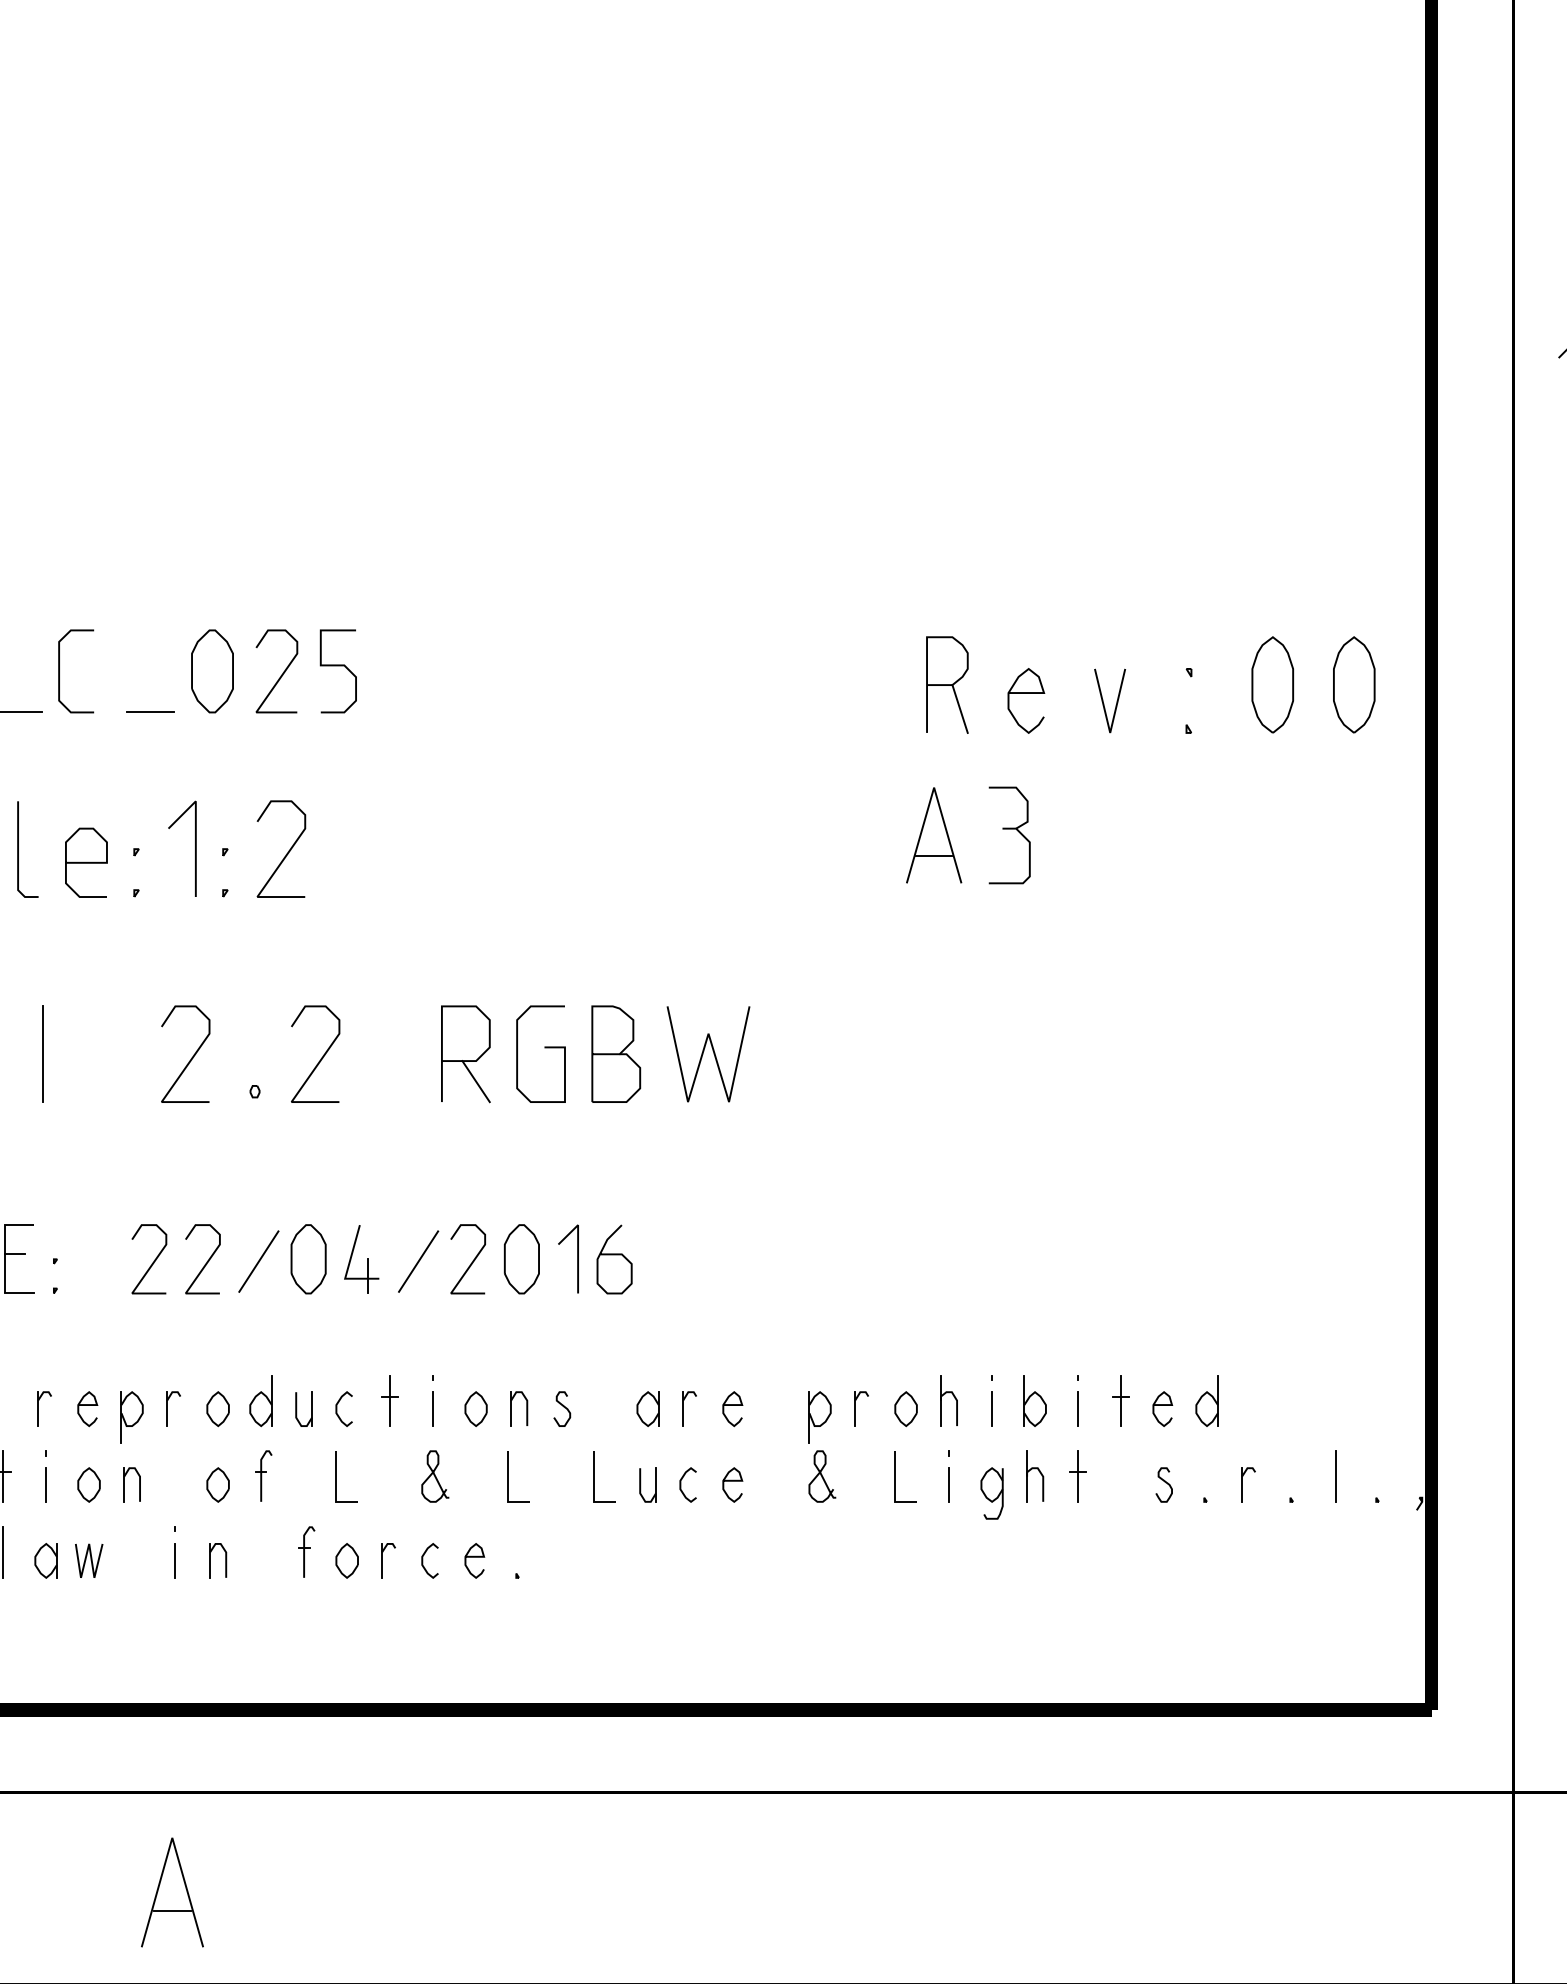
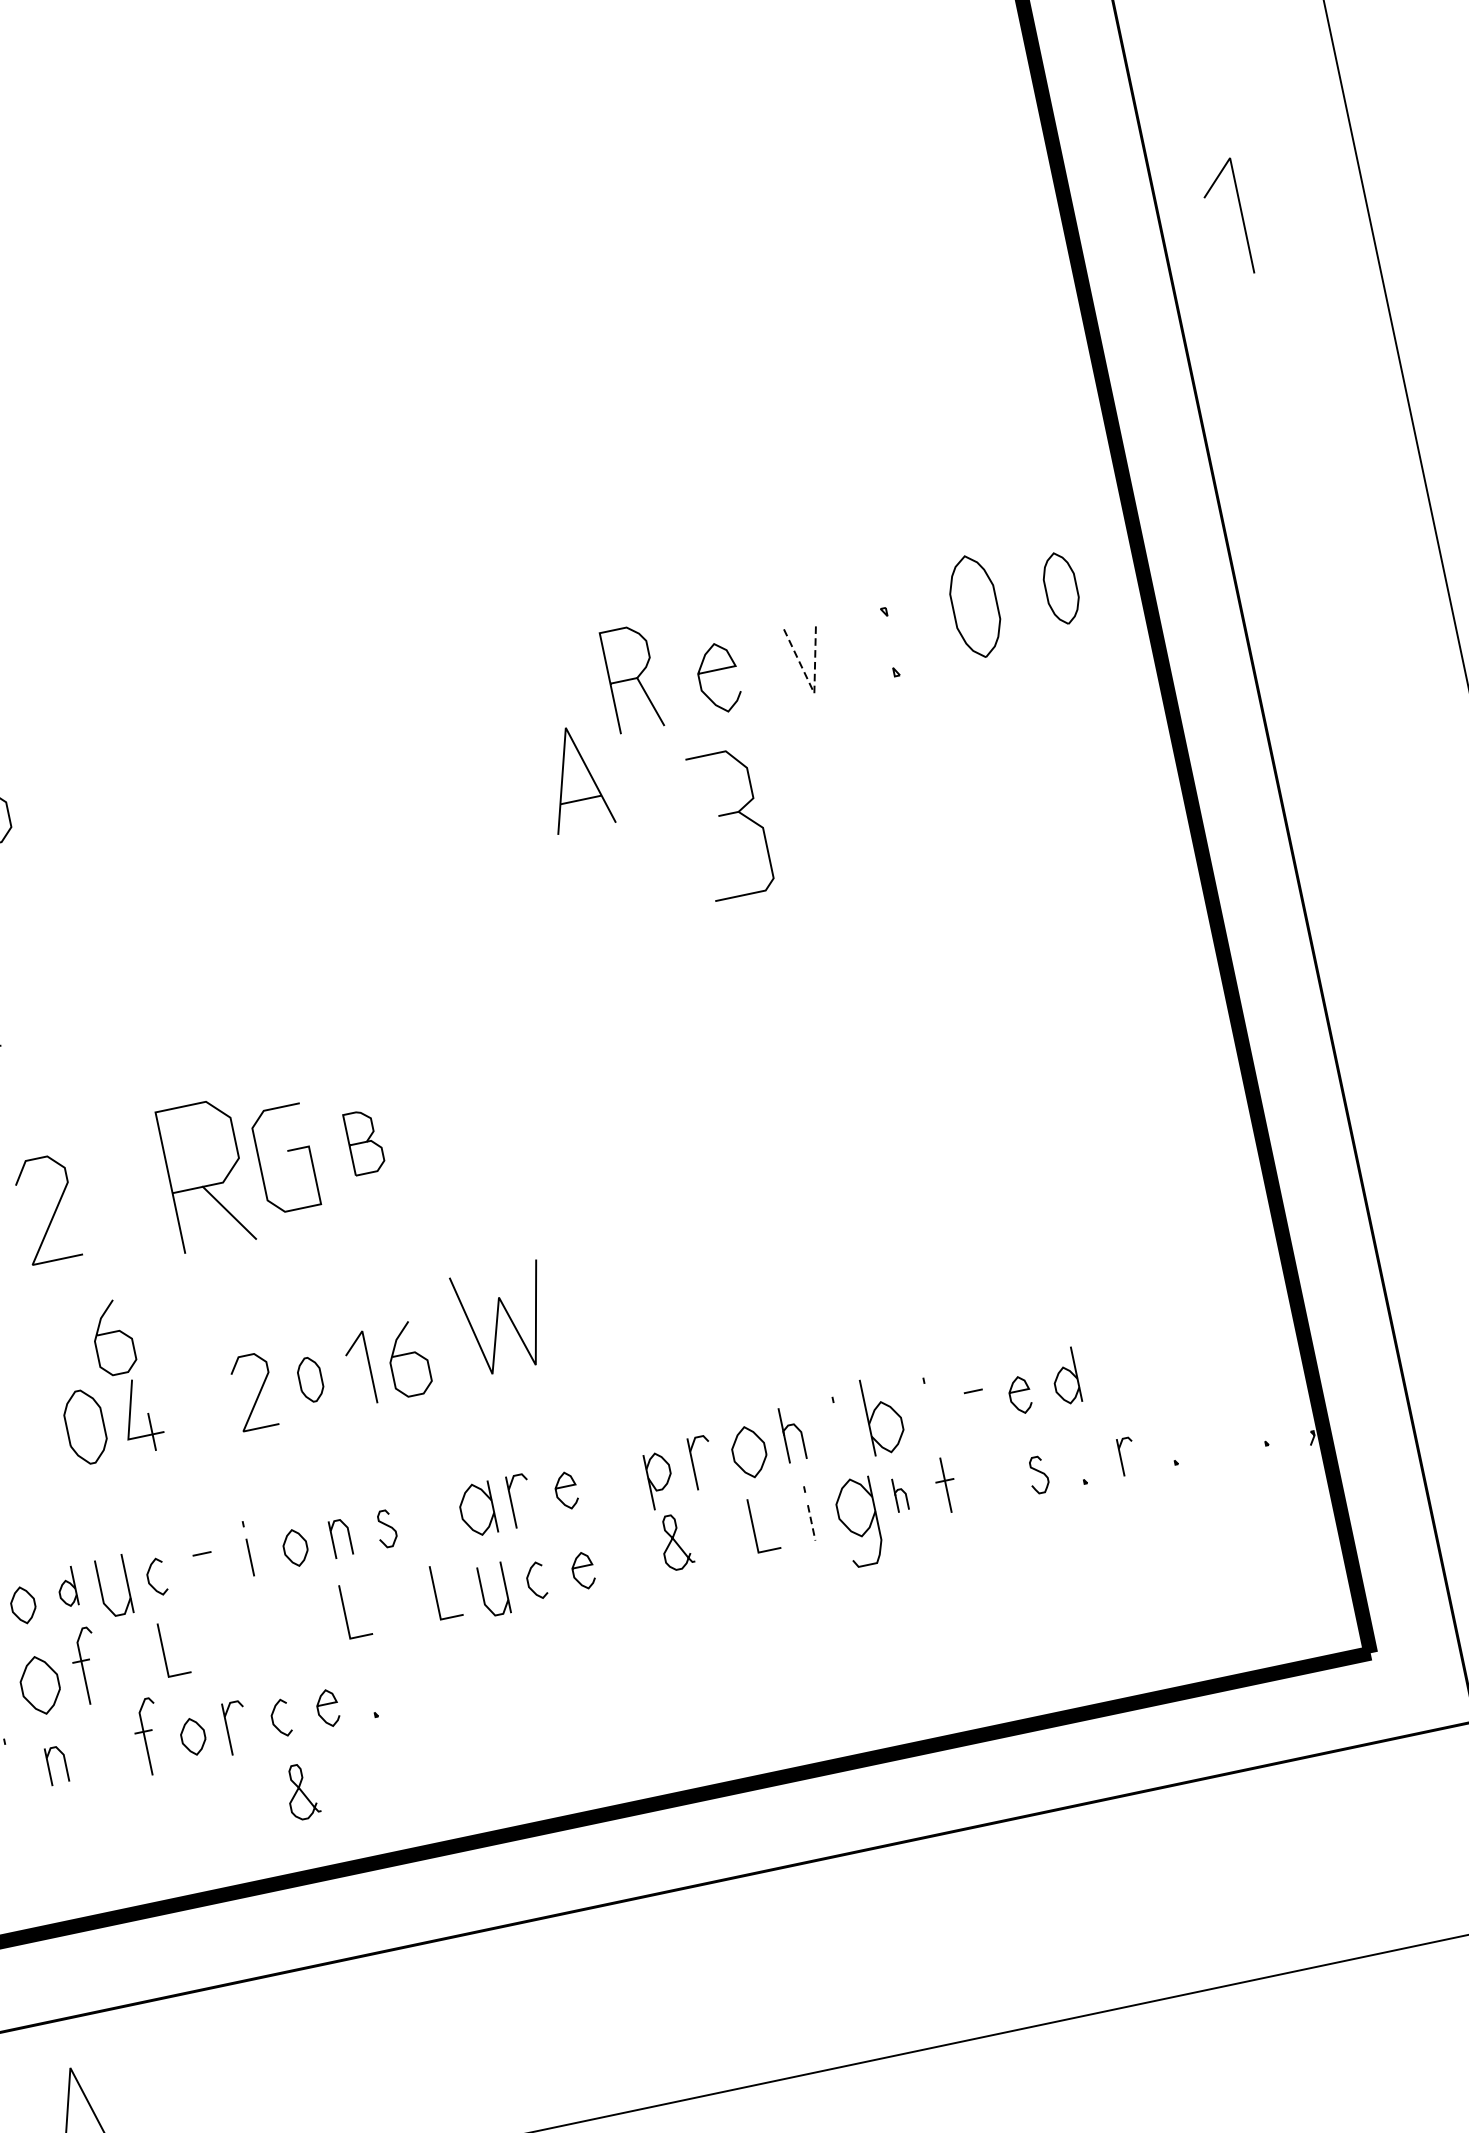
part: (1354, 684) -> (1061, 588), size x0.7
line: (1110, 732) -> (814, 692), solid -> dashed
part: (934, 835) -> (576, 778), moved
part: (1009, 835) -> (730, 824), size x1.4
line: (704, 1051) -> (498, 1317), moved
part: (616, 1053) -> (364, 1141), size x0.6
part: (465, 1054) -> (205, 1176), size x1.4
curve: (350, 1179) -> (111, 1333), added
part: (521, 1259) -> (310, 1380), size x0.6
line: (258, 1261) -> (33, 1440), removed
line: (418, 1261) -> (201, 1405), removed
line: (390, 1400) -> (203, 1557), removed
part: (1034, 1400) -> (882, 1414), size x1.4
line: (1121, 1400) -> (974, 1395), removed
part: (260, 1401) -> (66, 1587), size x0.7
part: (303, 1408) -> (113, 1585), size x1.6
part: (647, 1408) -> (476, 1509), size x1.4
part: (689, 1408) -> (520, 1499), size x1.4
part: (861, 1408) -> (702, 1461), size x1.4
part: (905, 1409) -> (748, 1452), size x1.4
line: (992, 1409) -> (840, 1433), removed
line: (1078, 1409) -> (931, 1414), removed
part: (263, 1475) -> (86, 1665), size x1.4
curve: (435, 1476) -> (302, 1791), moved
part: (1035, 1476) -> (900, 1494), size x0.6
line: (1336, 1476) -> (1218, 1427), removed
part: (217, 1484) -> (39, 1685), size x1.6
part: (647, 1484) -> (493, 1589), size x1.4
line: (949, 1485) -> (812, 1523), solid -> dashed
part: (991, 1493) -> (858, 1522), size x1.6
part: (306, 1551) -> (148, 1735), size x1.4
line: (175, 1560) -> (12, 1774), removed
part: (388, 1560) -> (236, 1727), size x1.4

